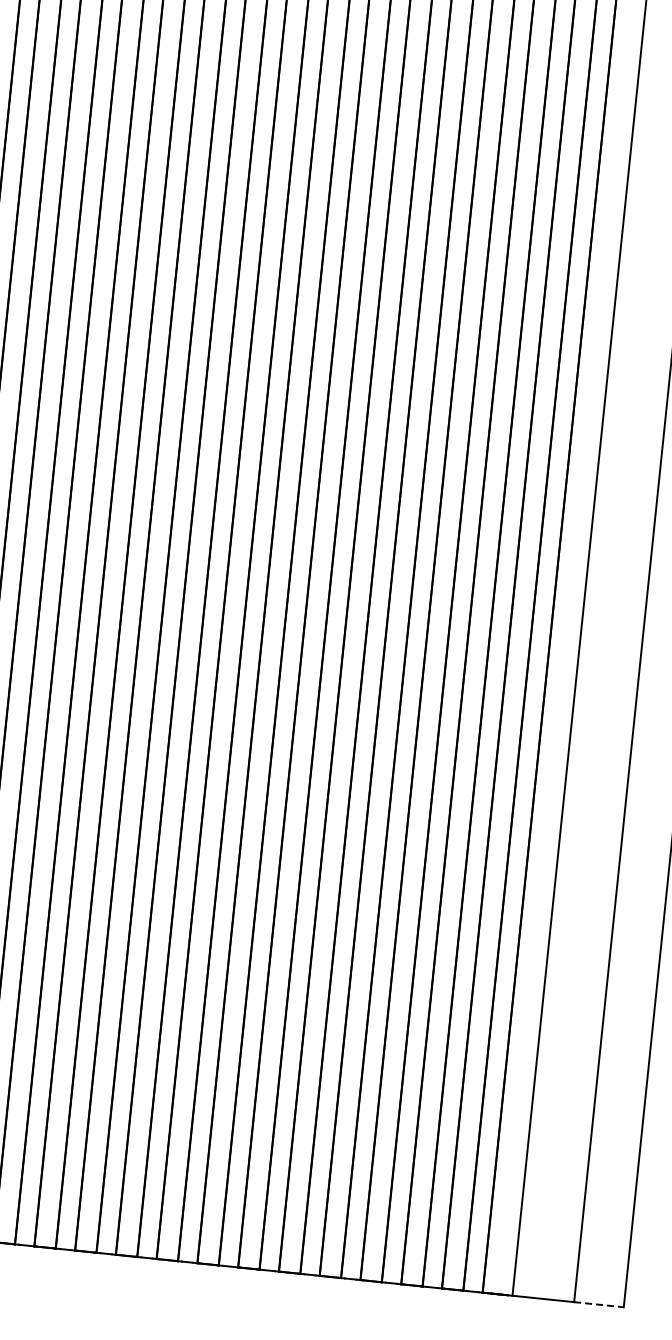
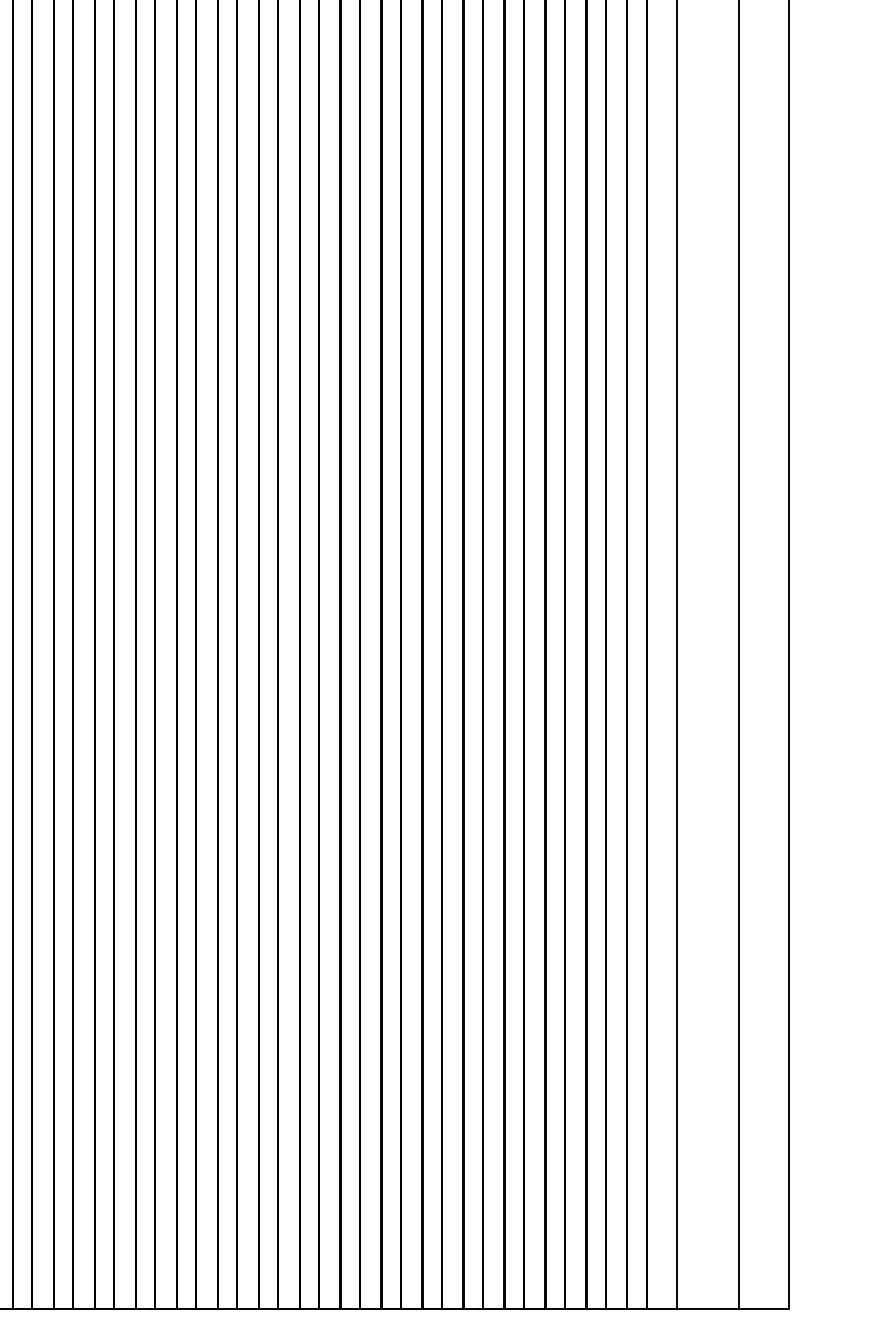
line: (598, 1305) -> (763, 1309), dashed -> solid

